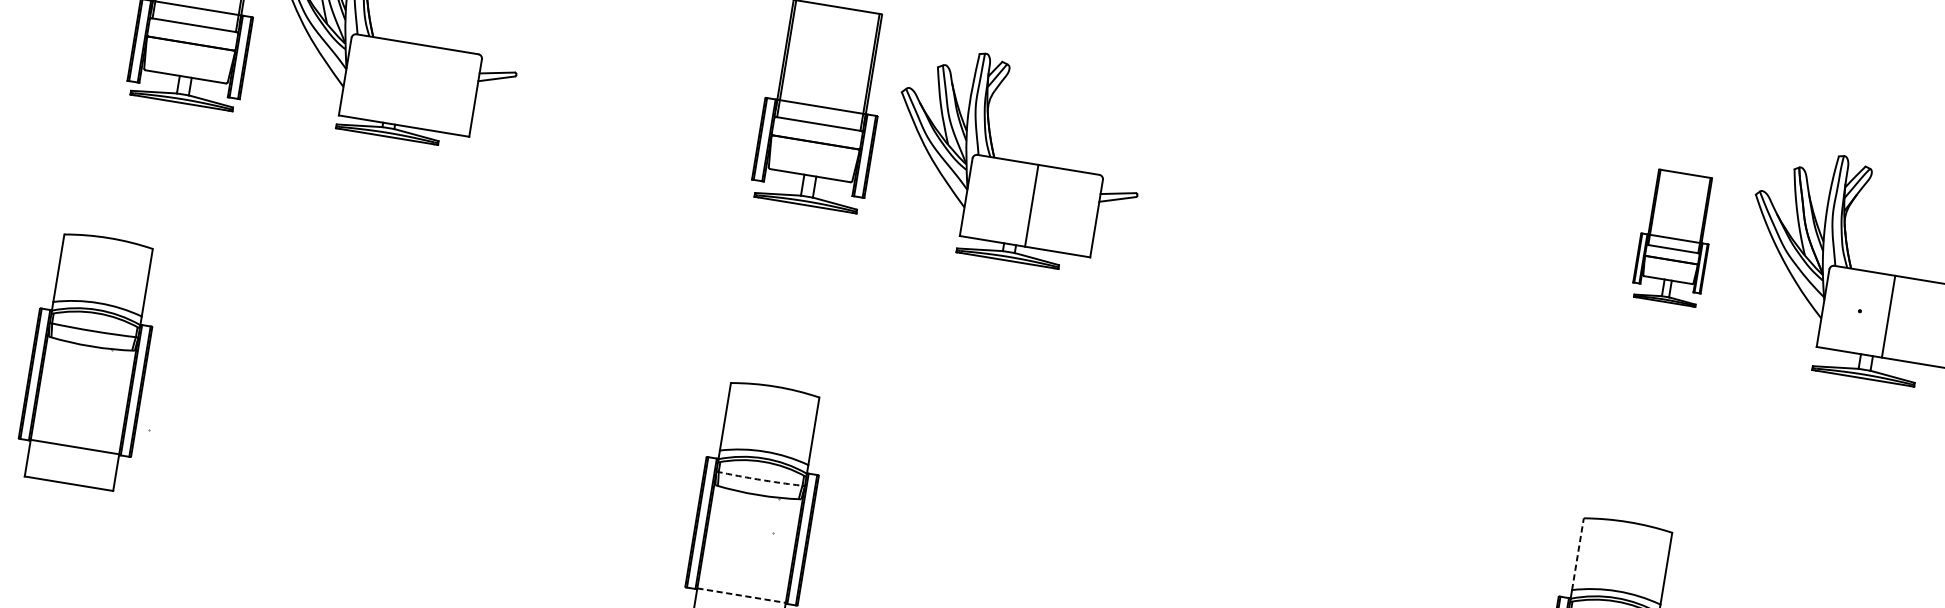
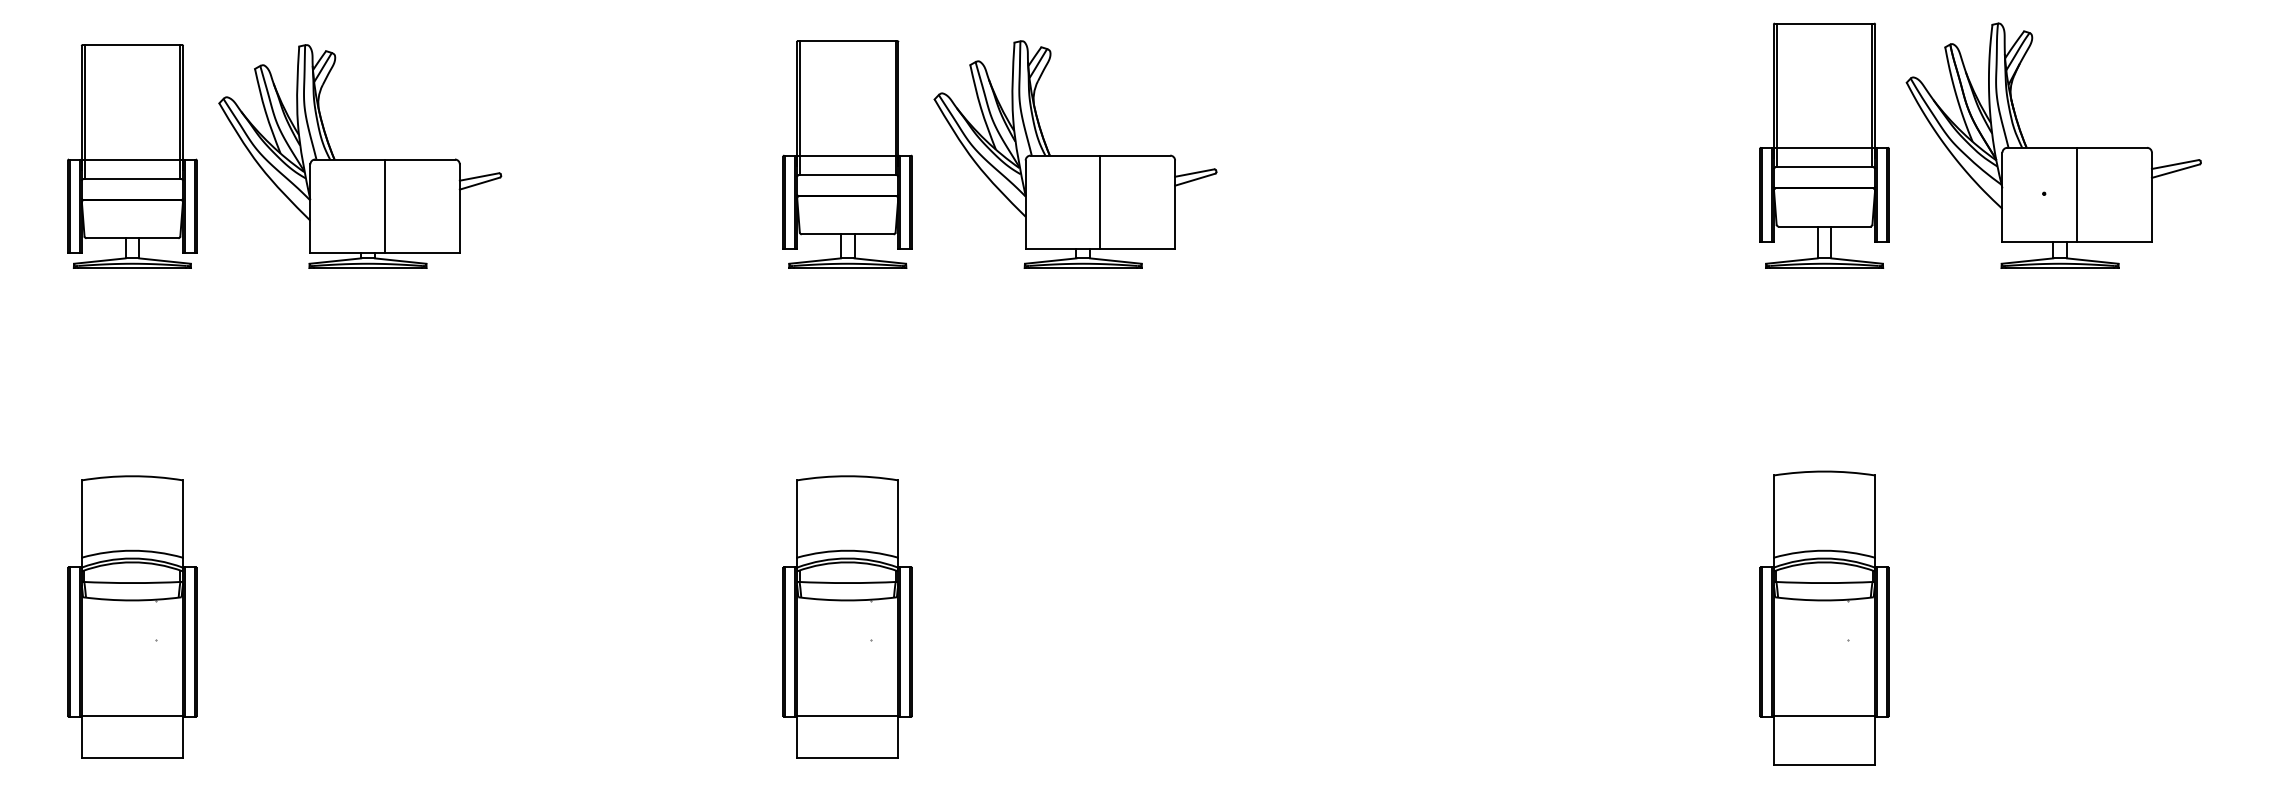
line: (411, 85) -> (385, 206), added
part: (1016, 160) -> (1075, 154), moved
part: (1675, 237) -> (1824, 145), size x1.67
part: (89, 360) -> (132, 616), moved
arc: (760, 480) -> (847, 583), dashed -> solid
line: (1577, 554) -> (1773, 516), dashed -> solid
line: (741, 595) -> (847, 715), dashed -> solid

